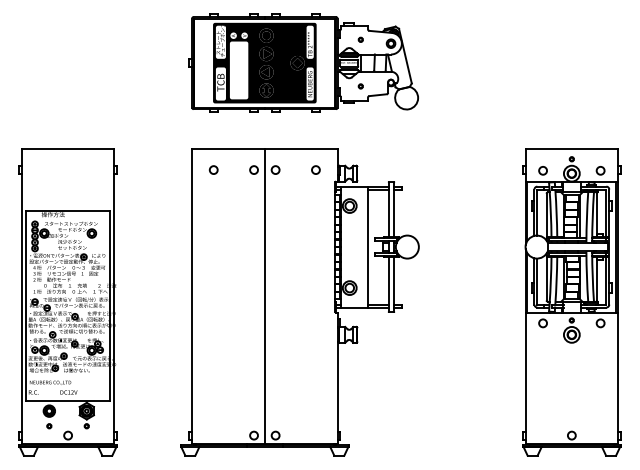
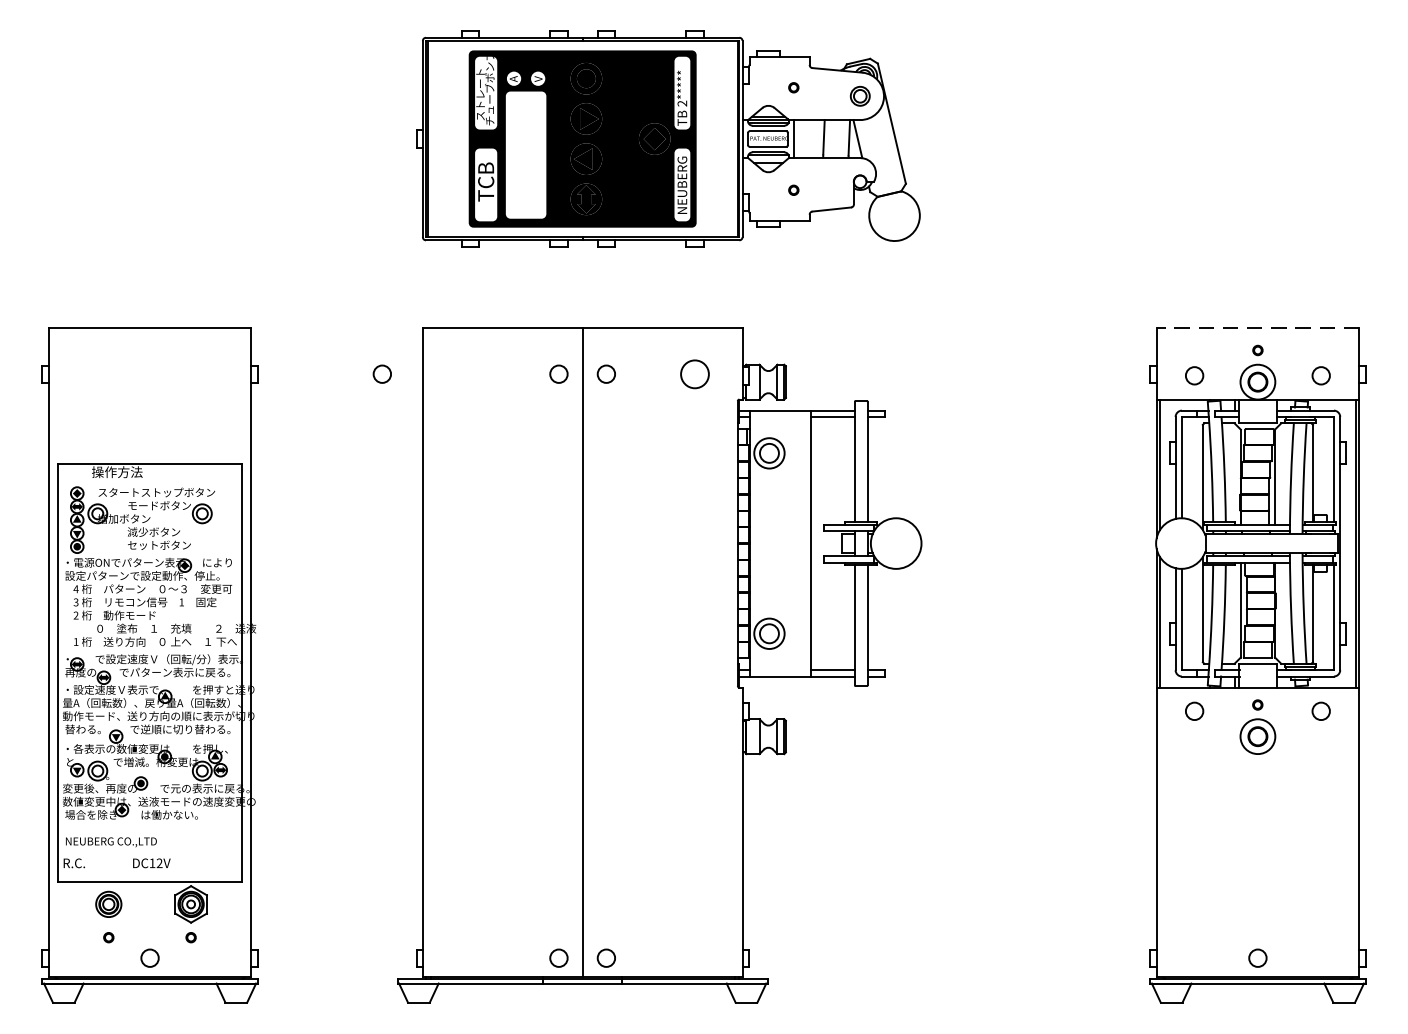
line: (571, 149) -> (1257, 328), solid -> dashed
circle: (213, 169) -> (381, 372), moved
circle: (315, 169) -> (694, 372), size x1.6

